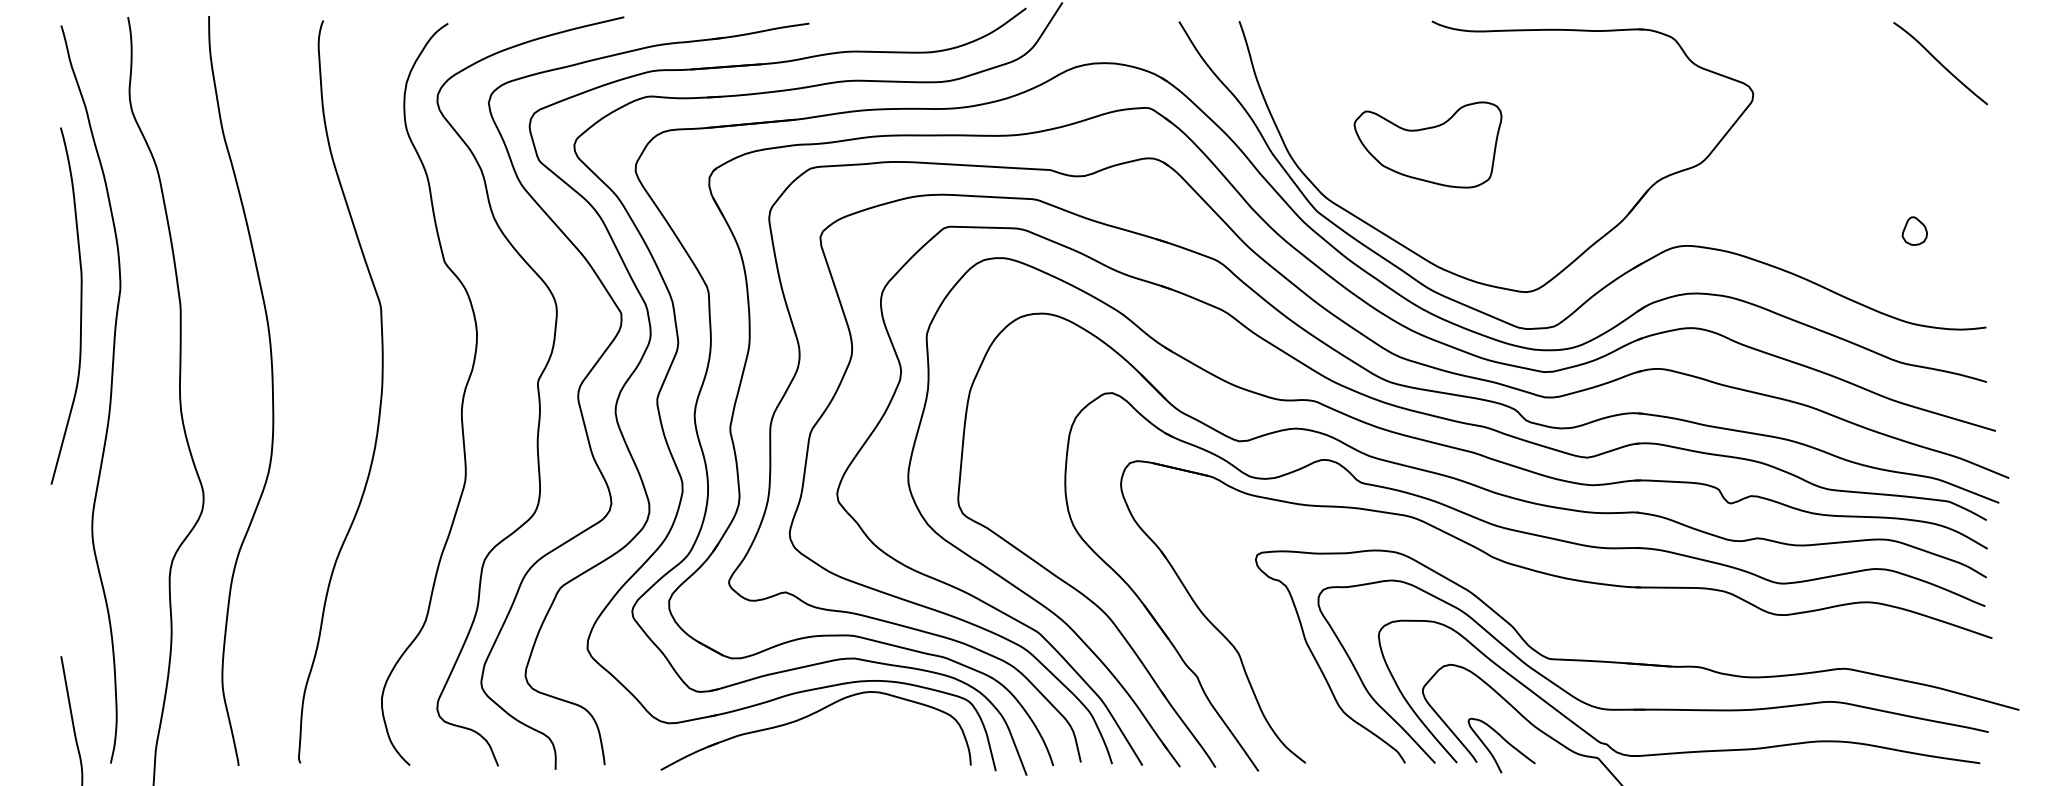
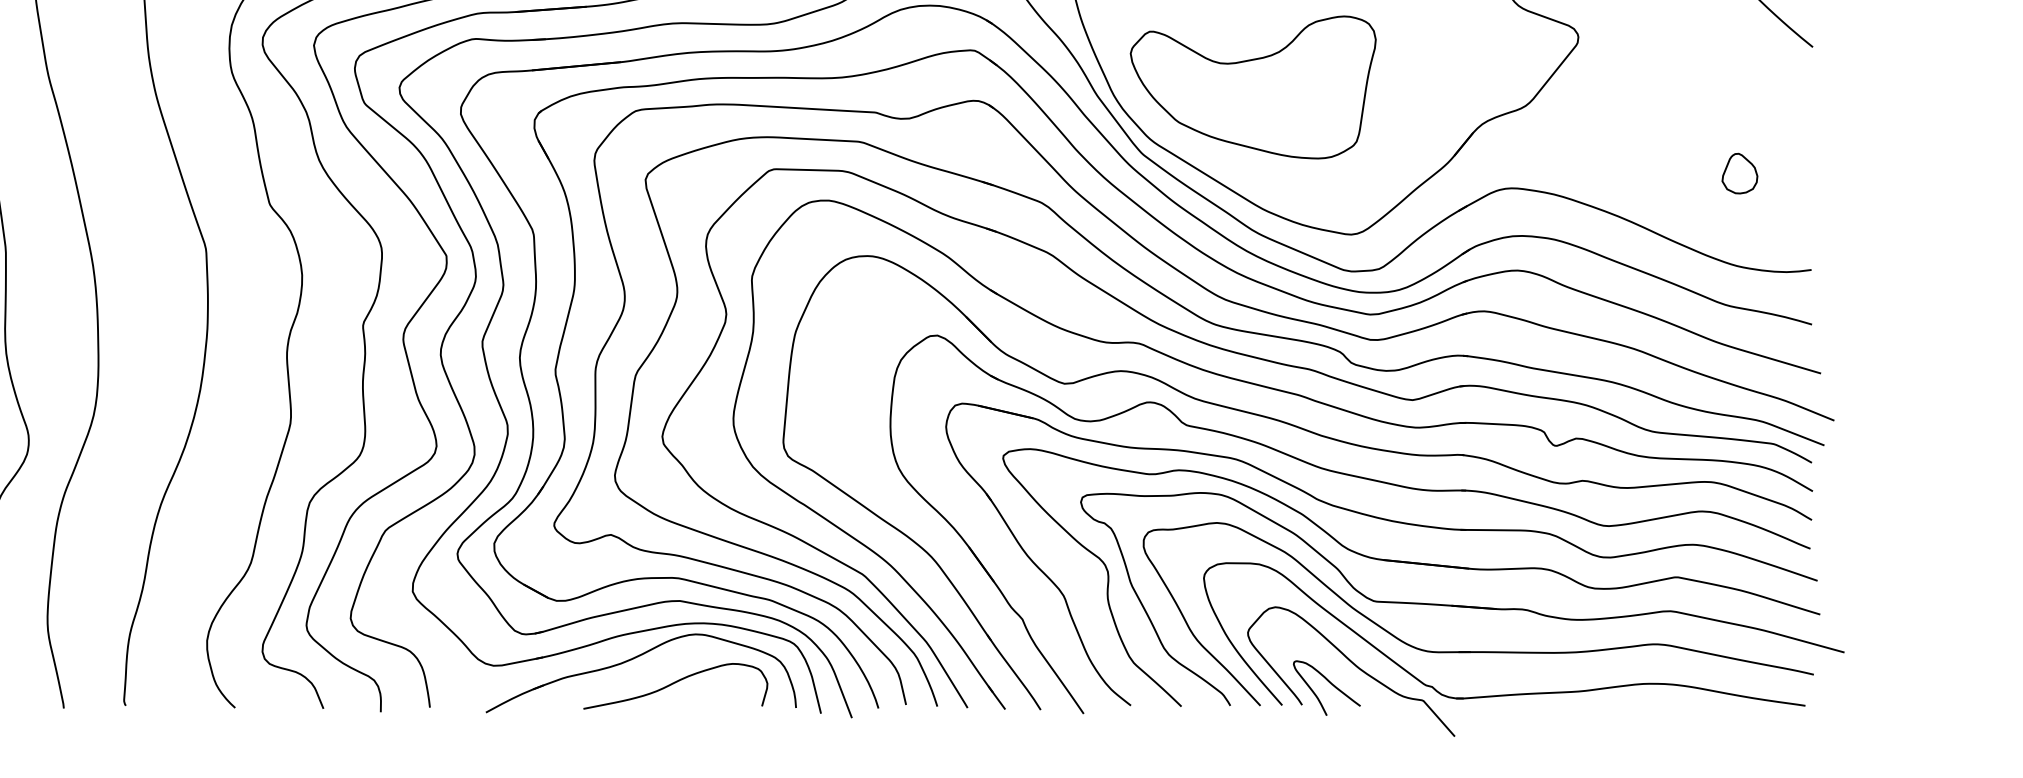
part: (1427, 144) -> (1252, 86), size x1.67
part: (1914, 230) -> (1739, 172), size x1.43
part: (1586, 621) -> (1411, 563), added
curve: (849, 741) -> (674, 683), added

